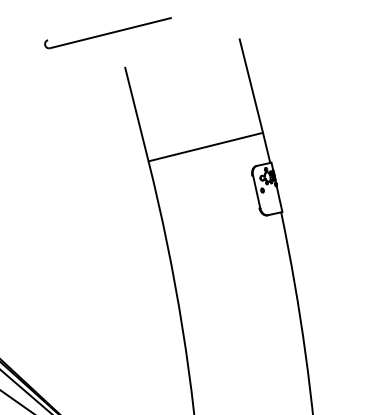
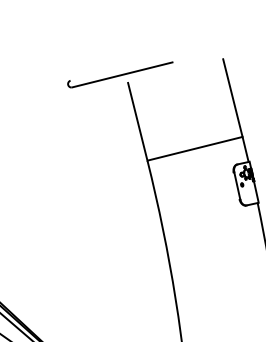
part: (107, 33) -> (119, 75), moved

